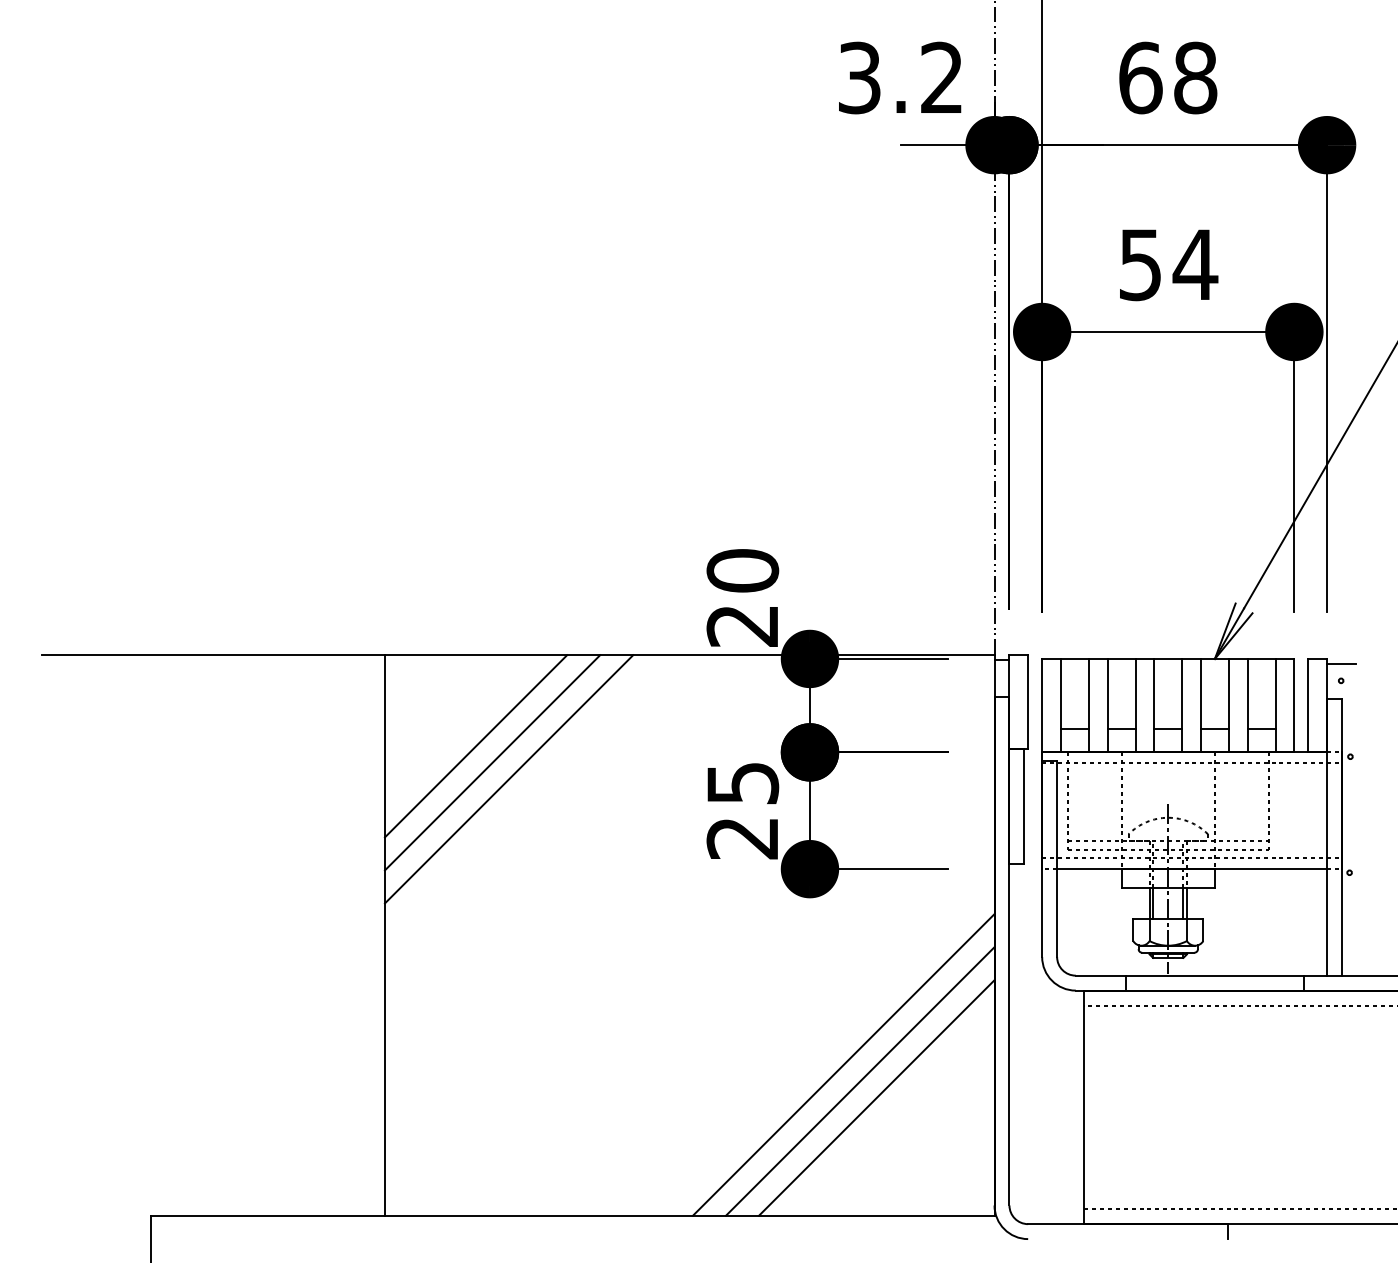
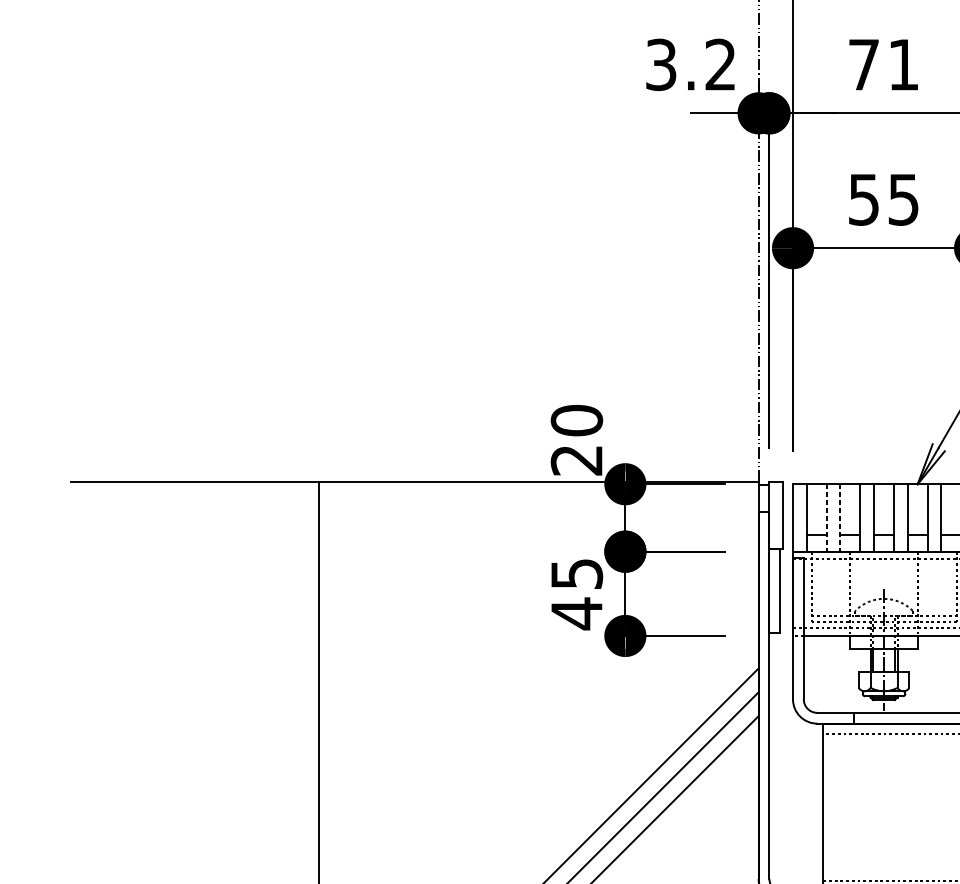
text: (1168, 77) -> (884, 64), 68 -> 71
text: (1195, 265) -> (903, 200), 54 -> 55
line: (1088, 705) -> (826, 517), solid -> dashed
line: (1107, 705) -> (840, 517), solid -> dashed
line: (475, 746) -> (383, 547), removed
line: (492, 762) -> (396, 558), removed
line: (508, 779) -> (407, 571), removed
text: (741, 838) -> (575, 613), 25 -> 45

